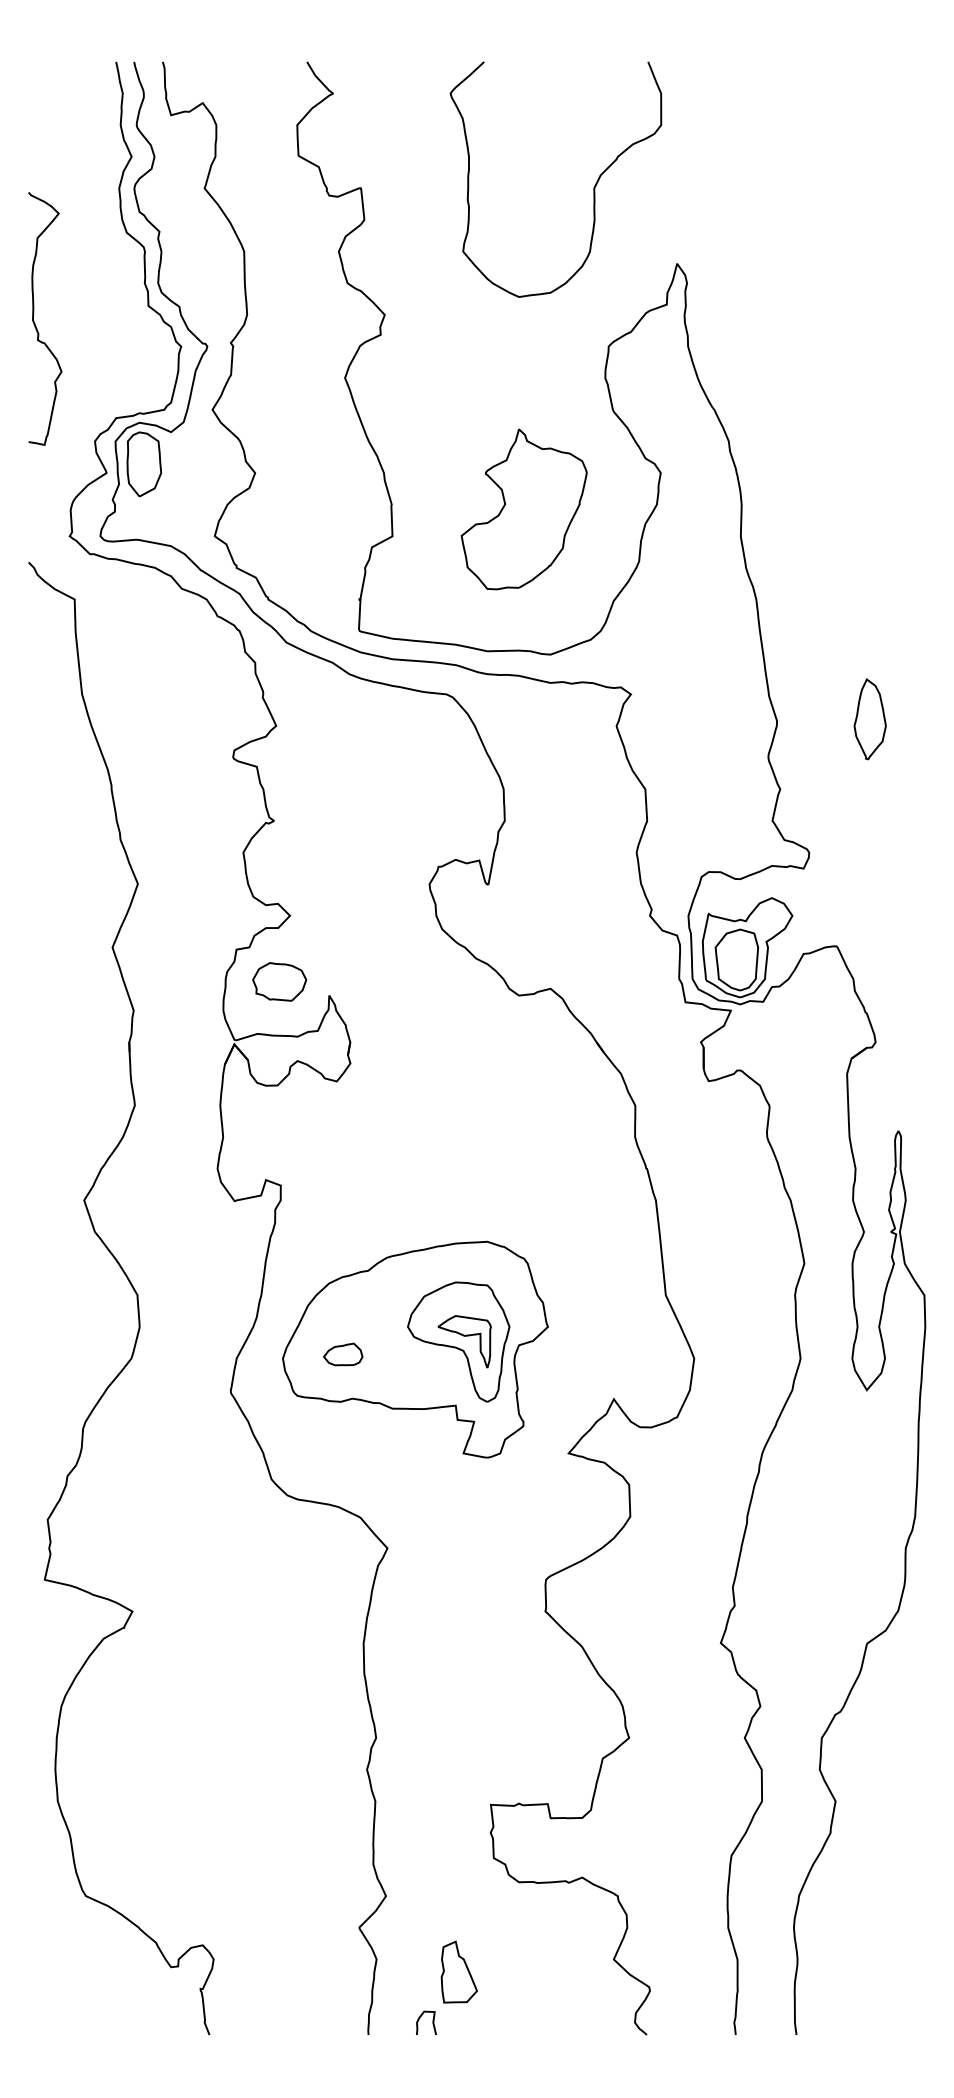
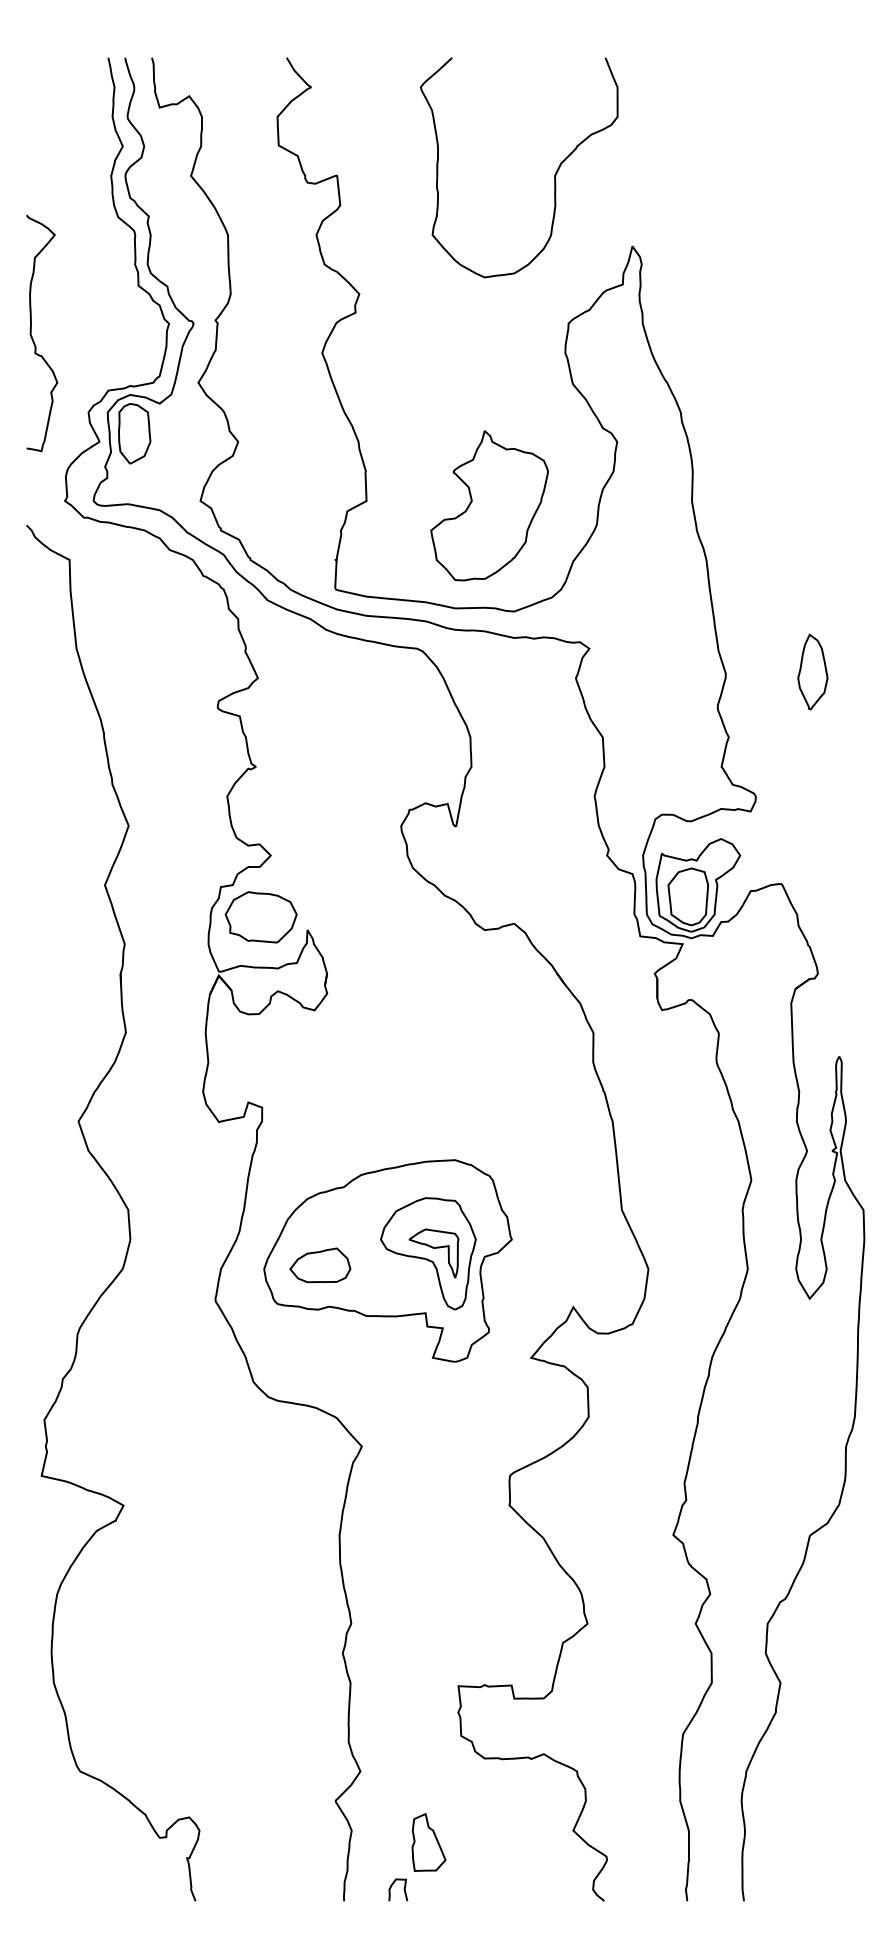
curve: (34, 320) -> (32, 334), moved
part: (523, 509) -> (488, 505), moved
part: (279, 981) -> (260, 916), size x1.43
part: (343, 1354) -> (320, 1265), size x1.67

